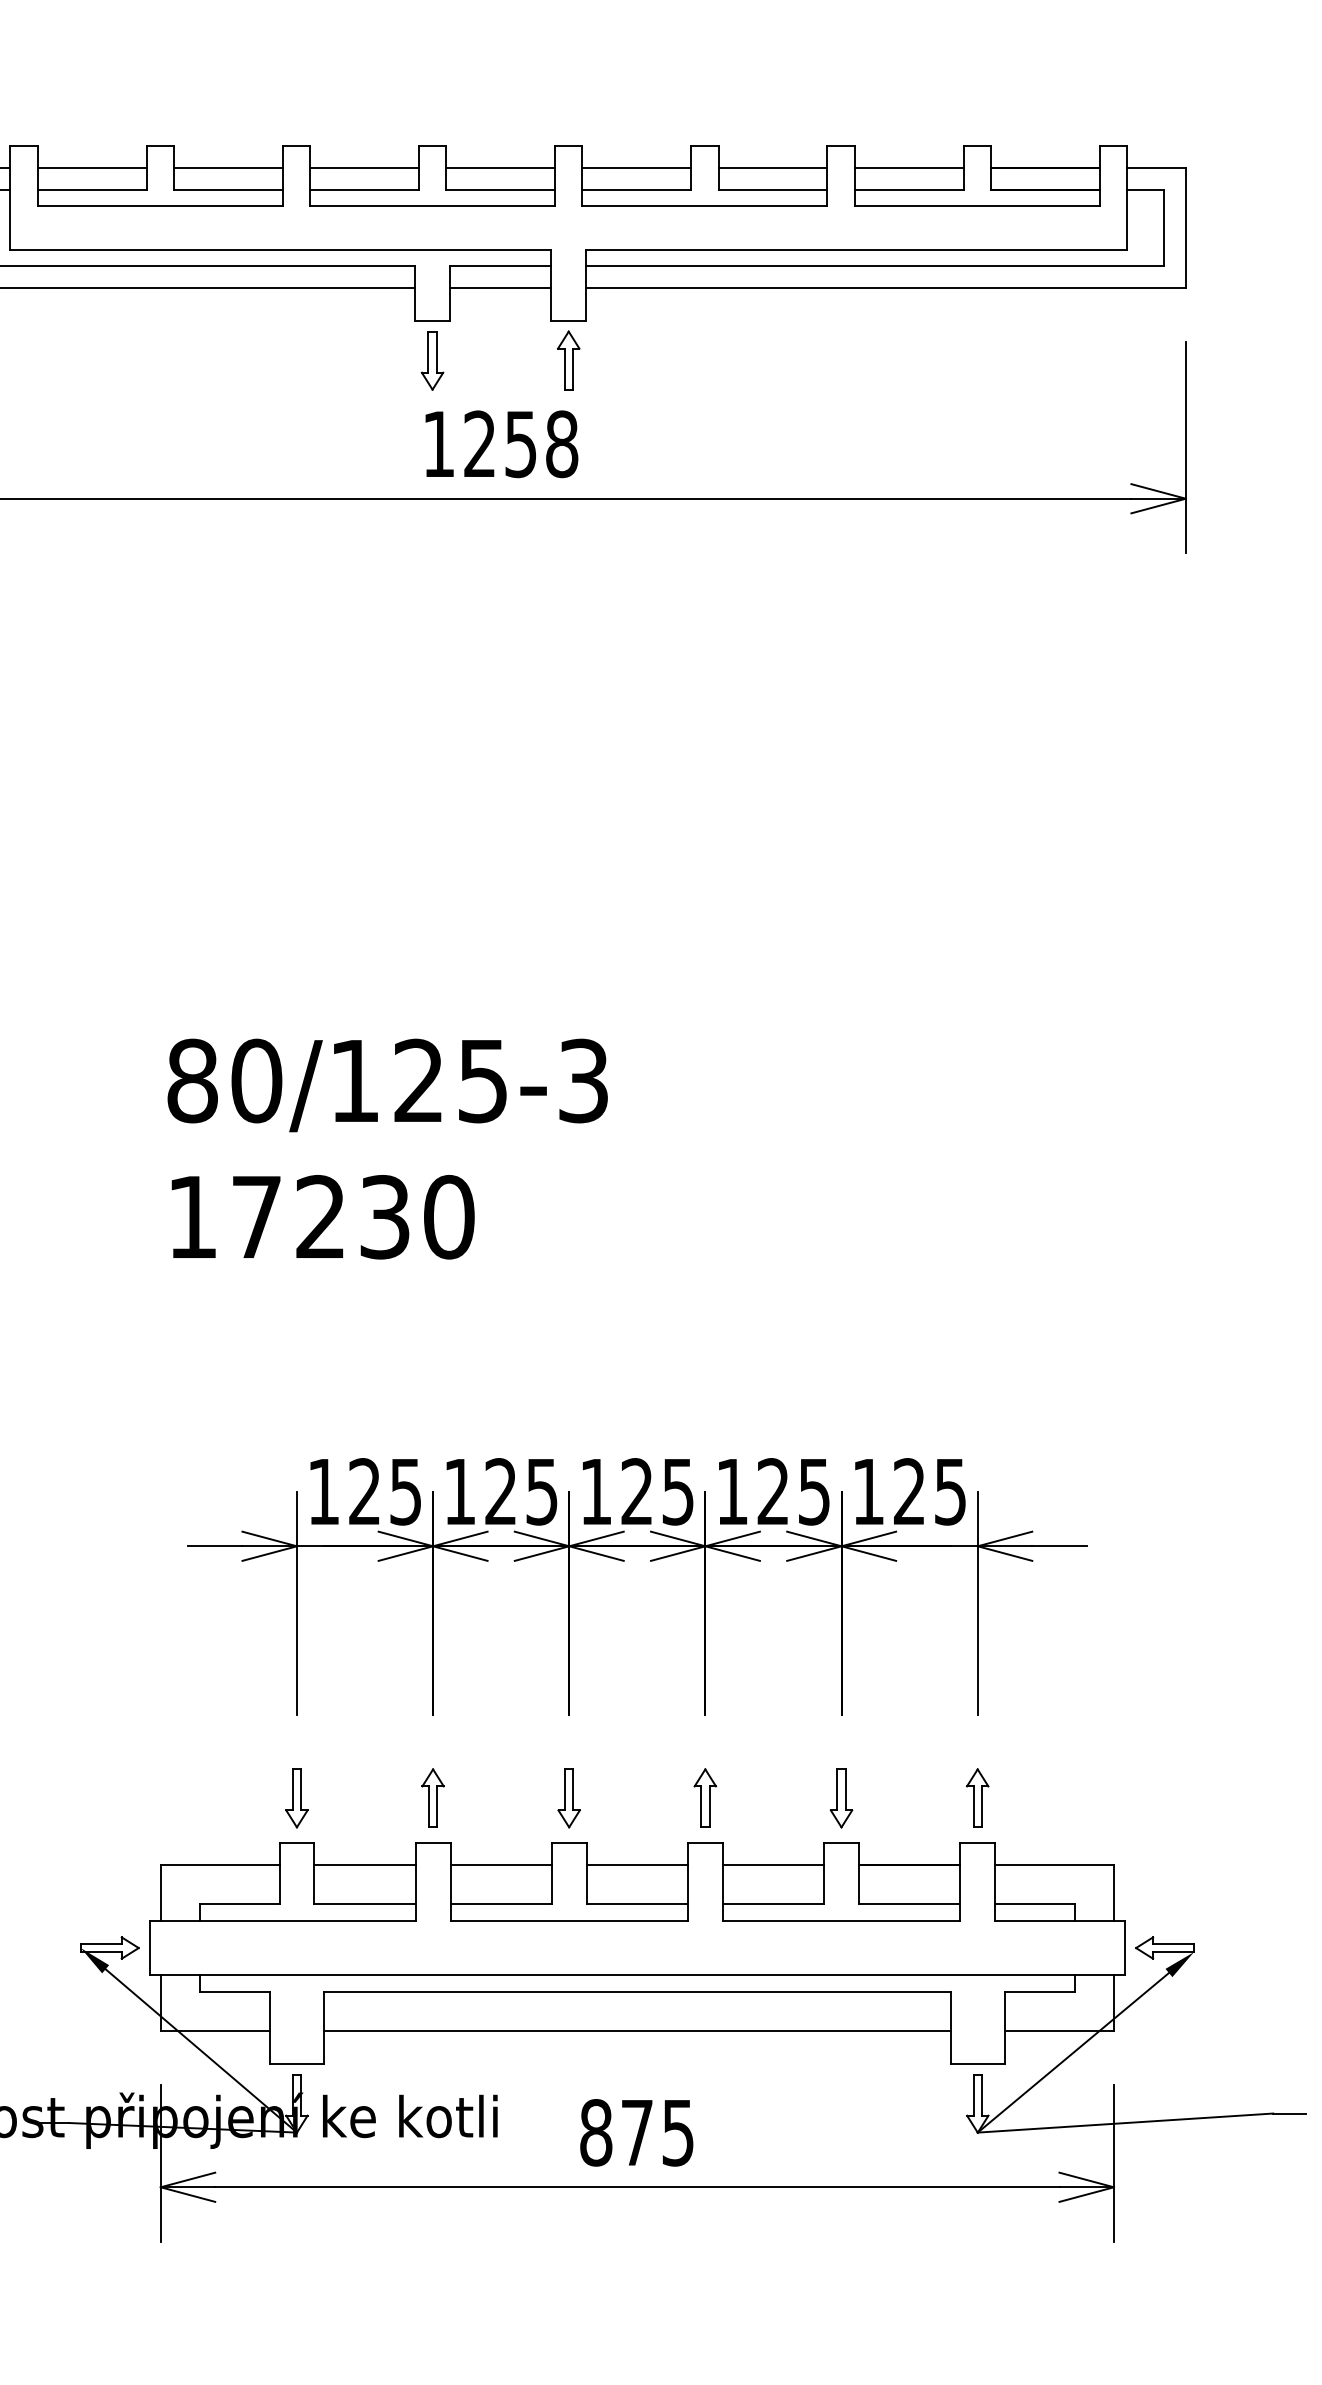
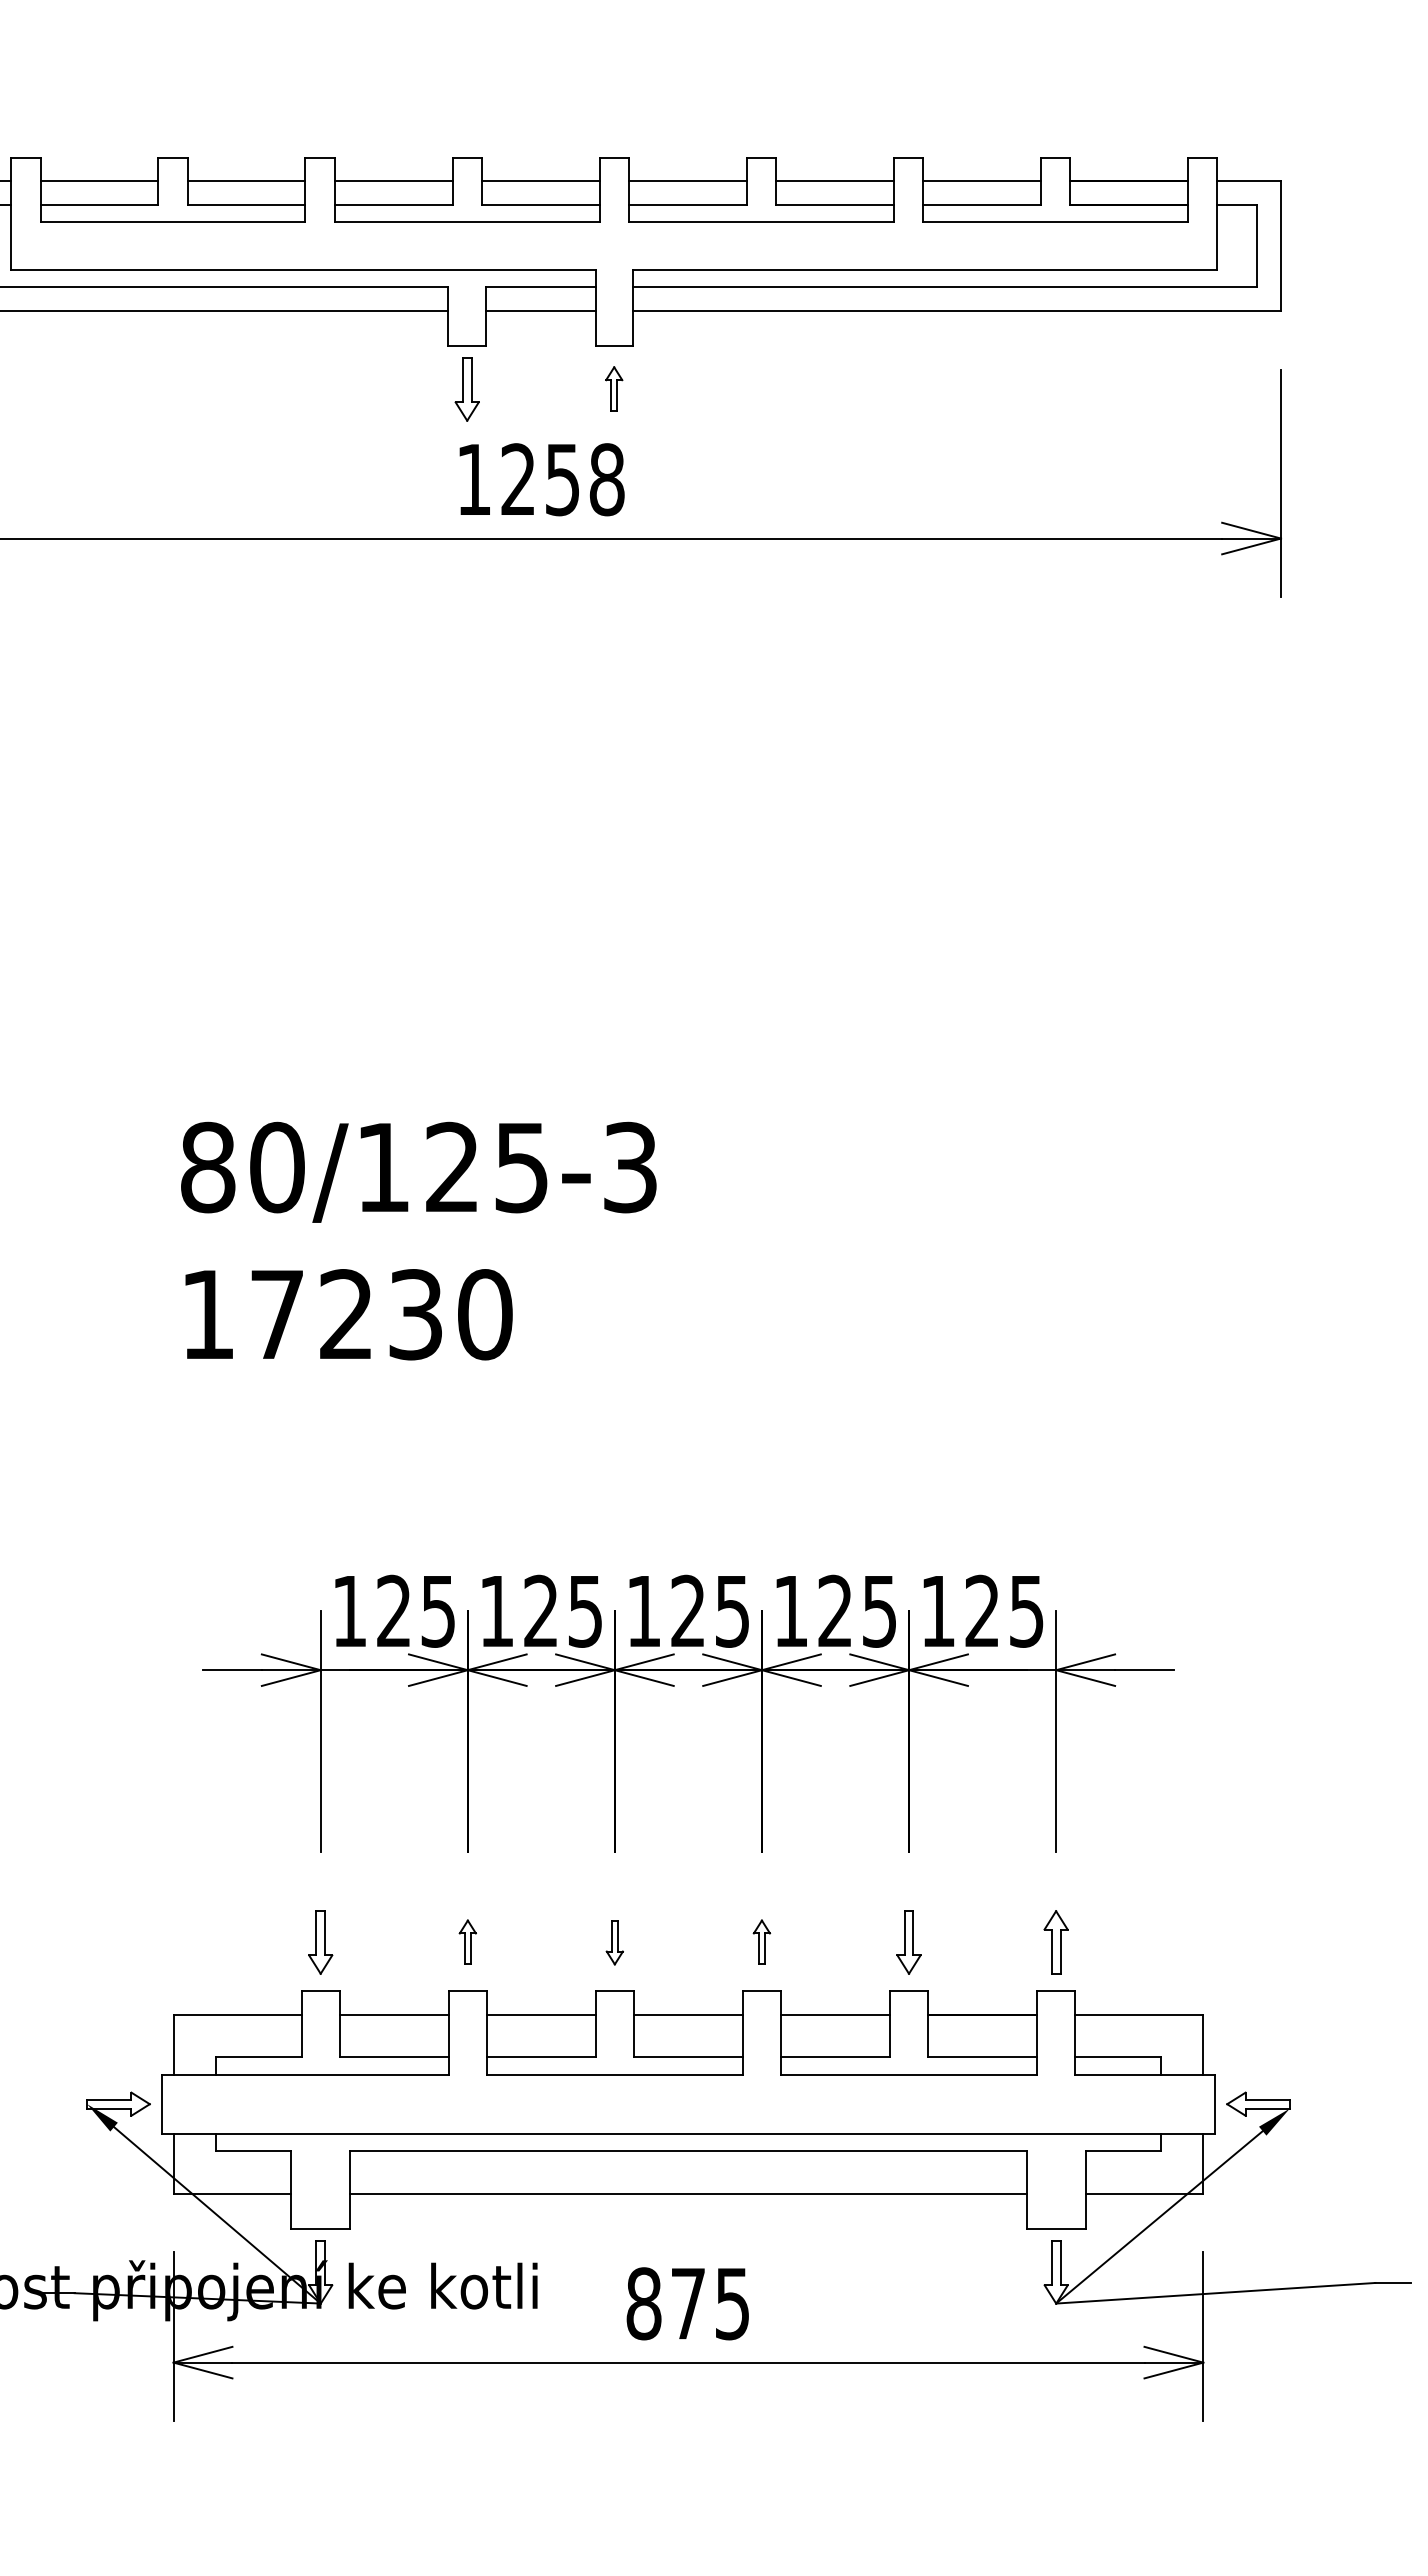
part: (567, 359) -> (613, 388), size x0.7
part: (432, 1798) -> (467, 1942), size x0.7
part: (568, 1798) -> (614, 1942), size x0.7
part: (704, 1798) -> (761, 1942), size x0.7

